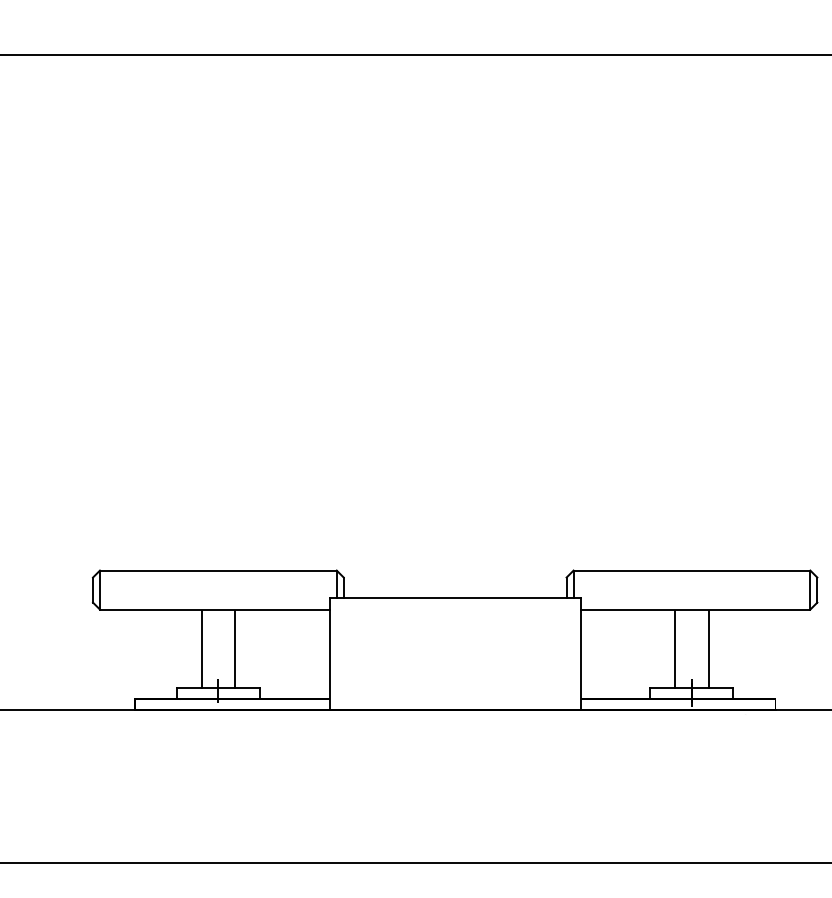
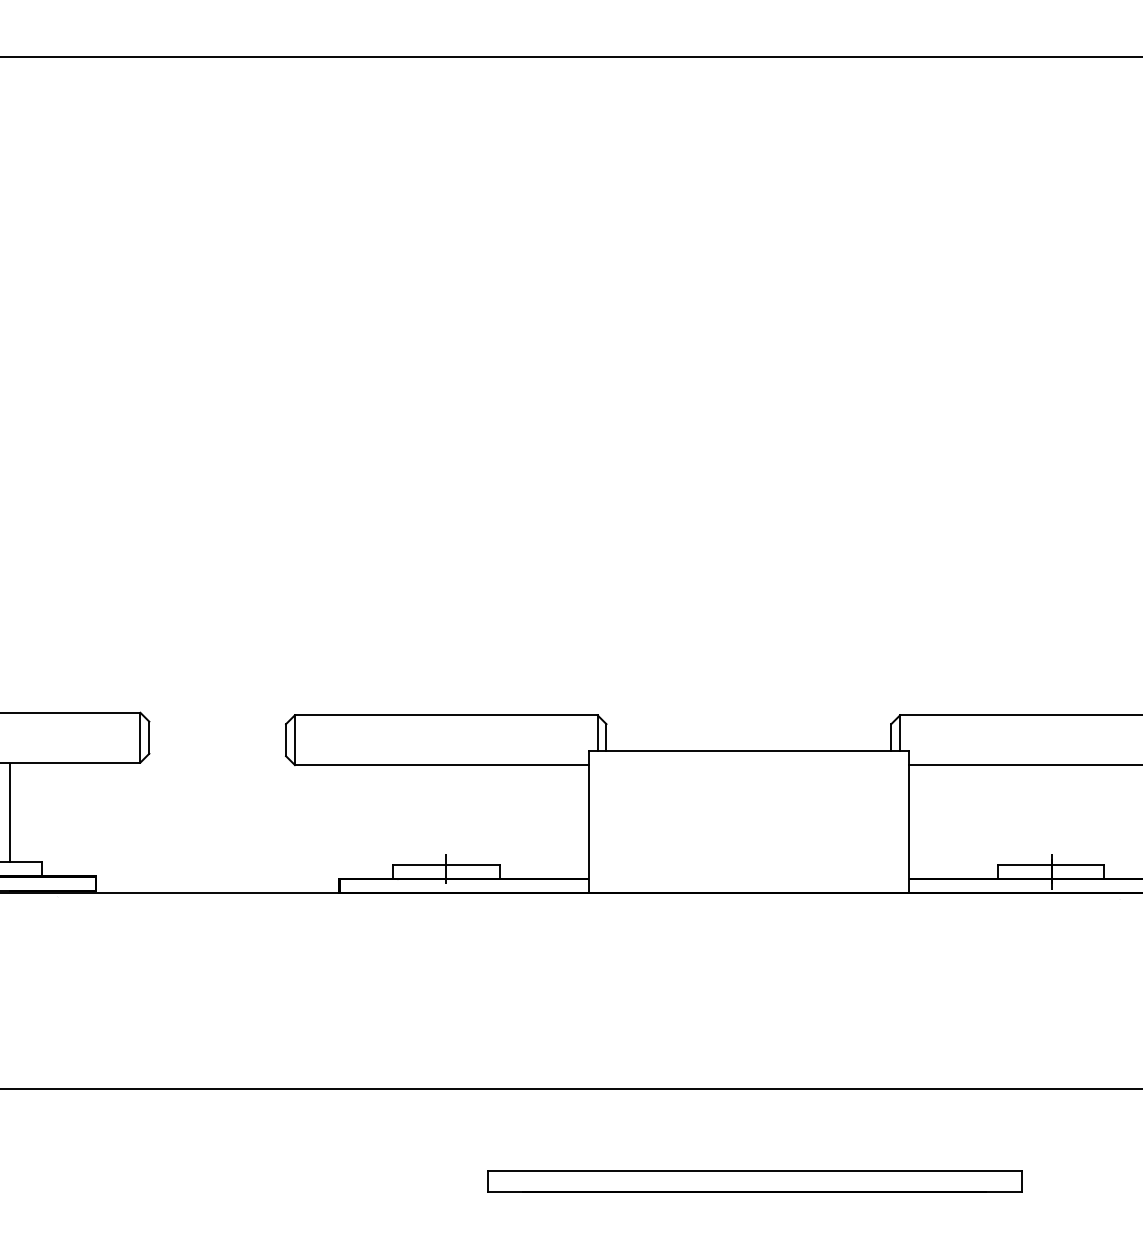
line: (201, 649) -> (424, 815), removed
line: (234, 649) -> (467, 815), removed
line: (675, 649) -> (1030, 815), removed
line: (708, 649) -> (1072, 815), removed

